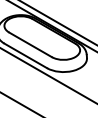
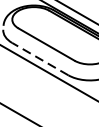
line: (25, 55) -> (40, 58), solid -> dashed

